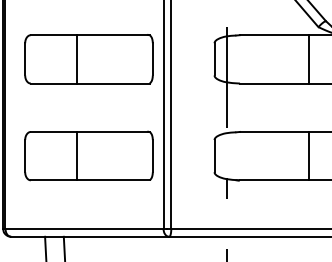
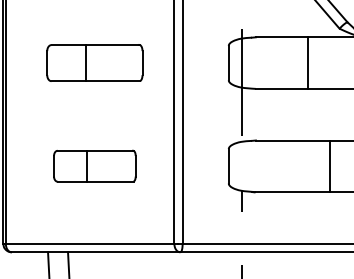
part: (88, 59) -> (94, 63), size x0.7
line: (309, 59) -> (308, 63), moved
part: (88, 155) -> (94, 165), size x0.6

